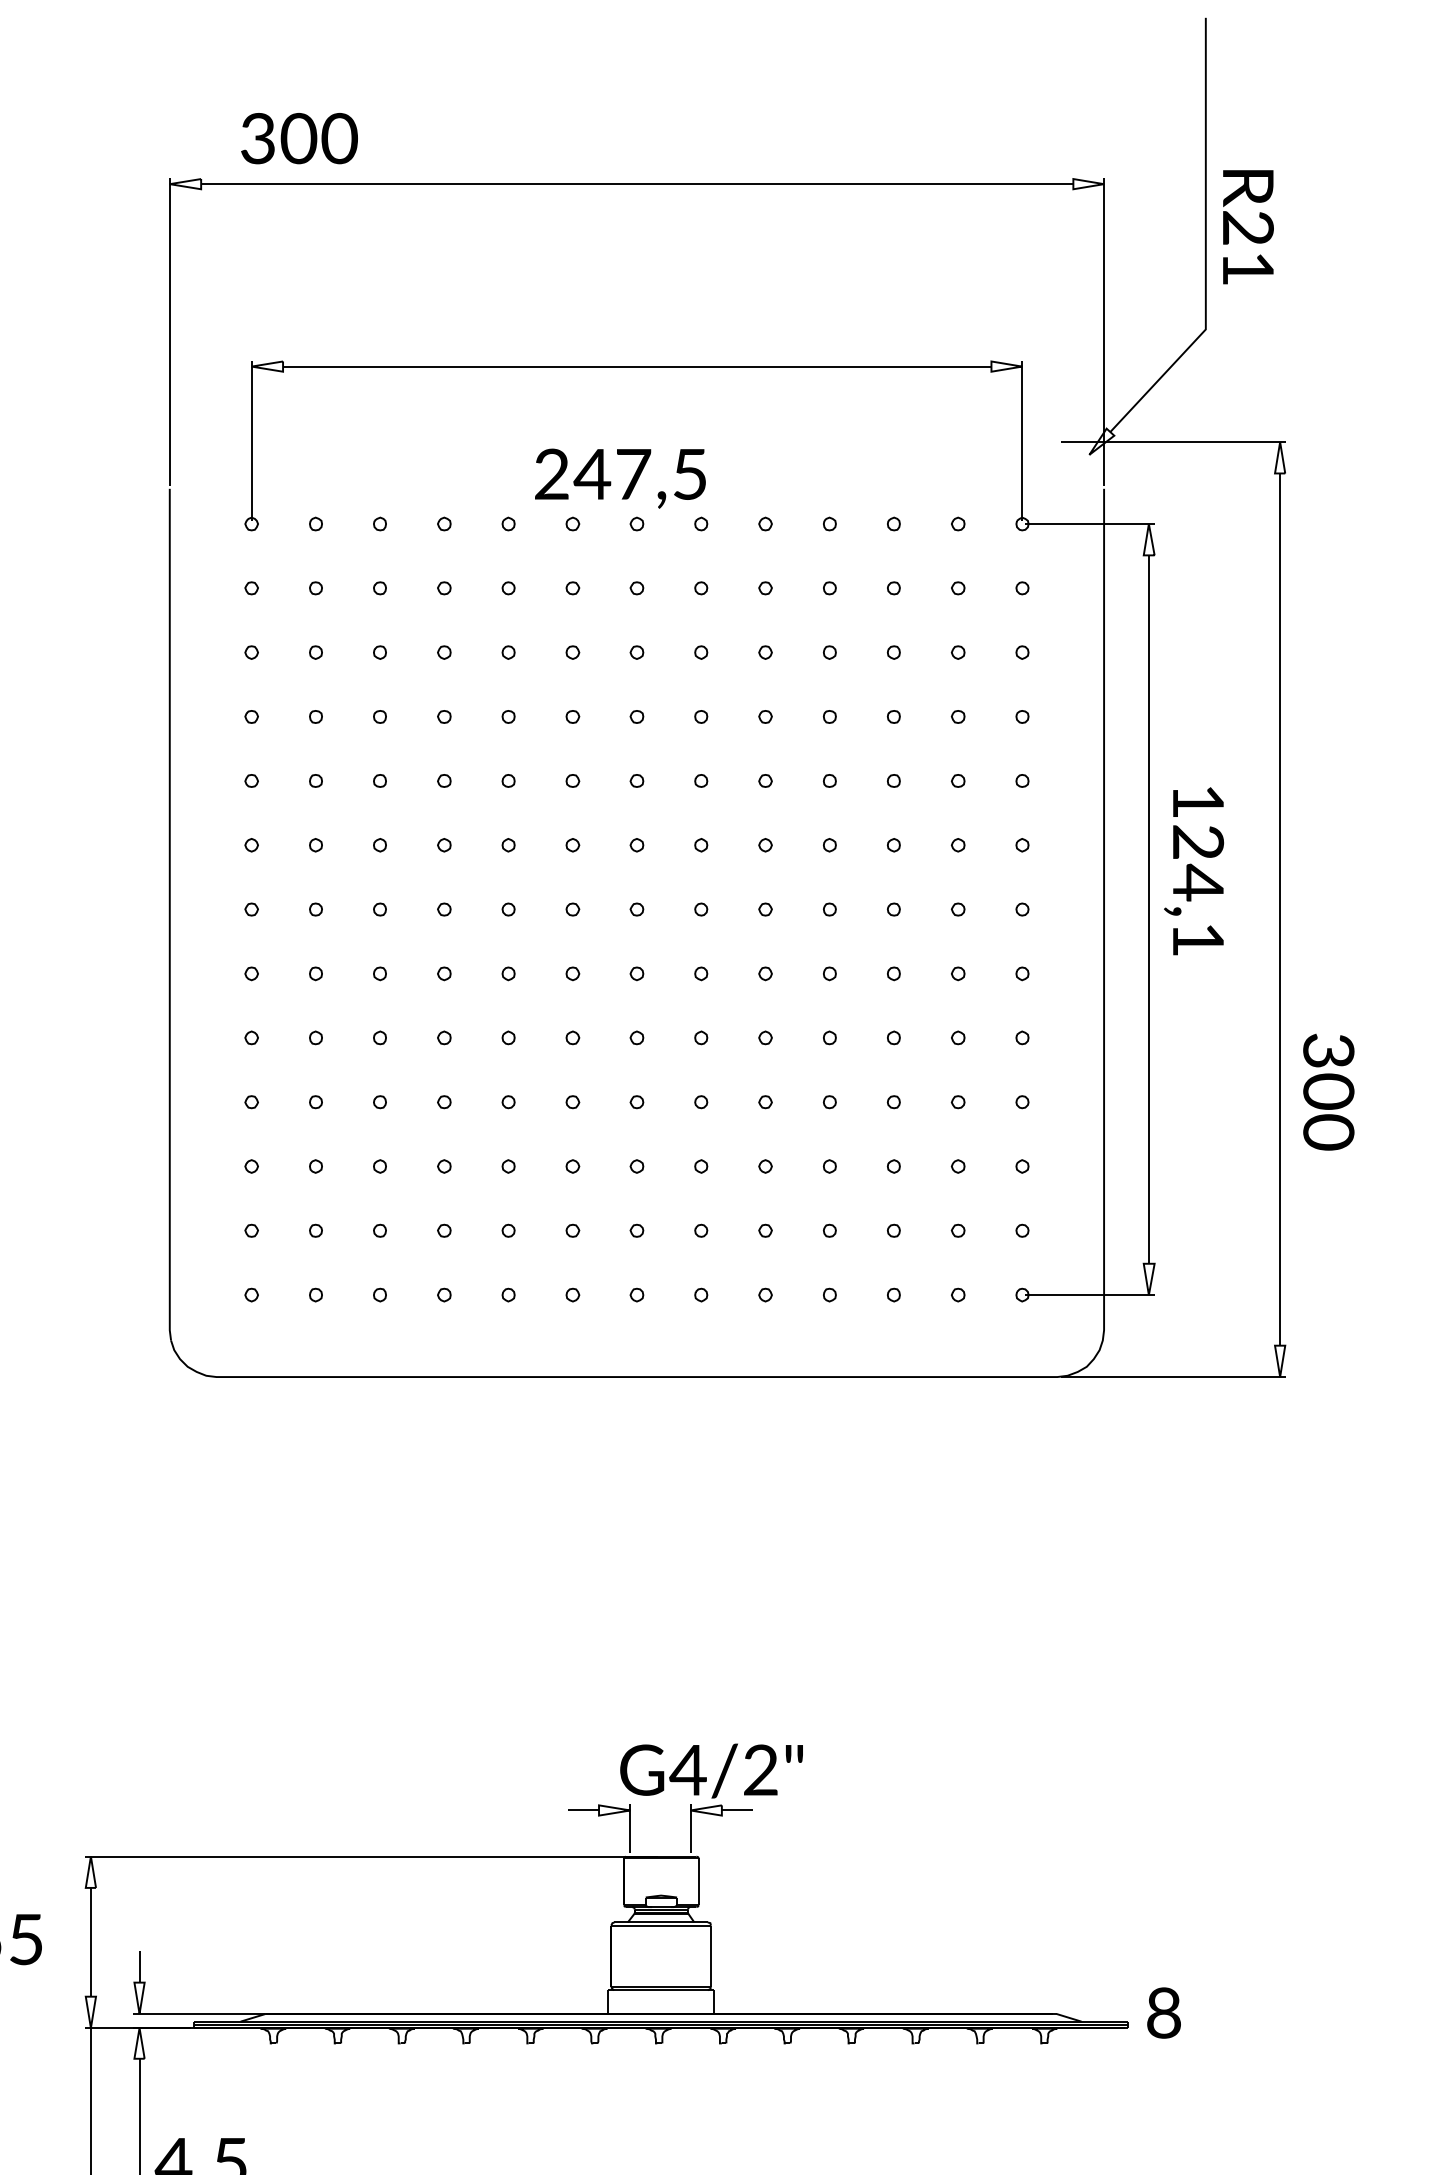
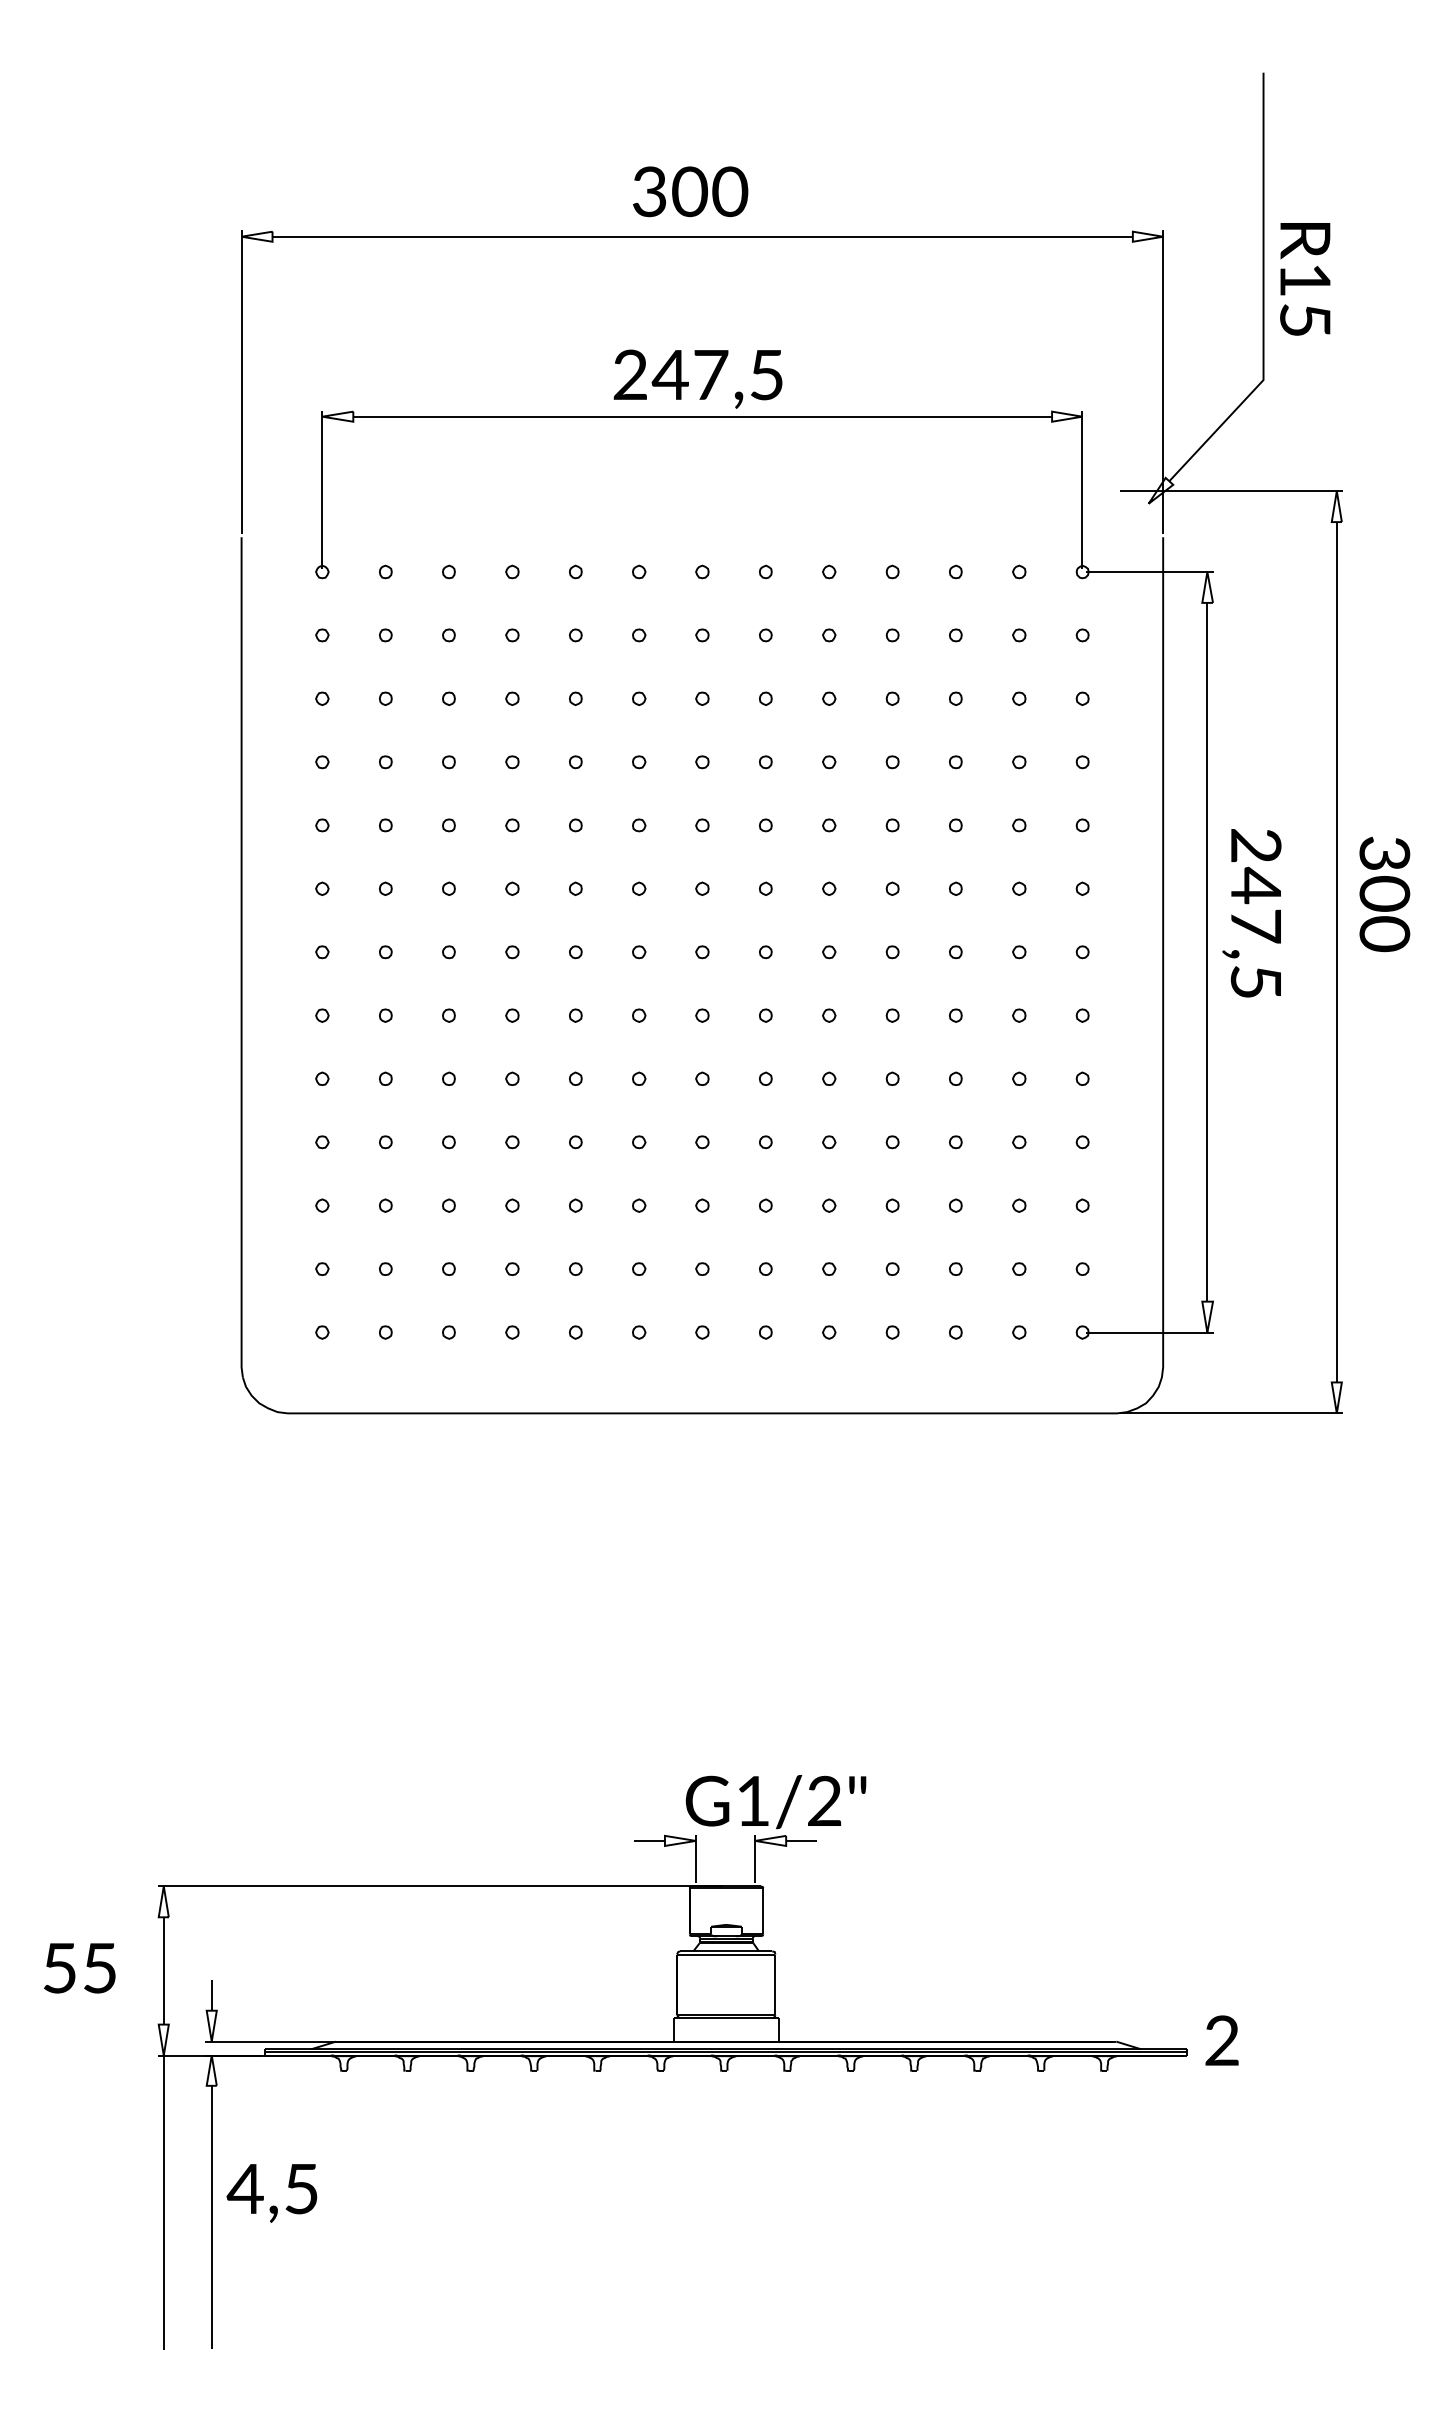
text: (299, 138) -> (690, 191), moved
text: (1248, 247) -> (1305, 299), R21 -> R15
text: (619, 477) -> (697, 378), moved
text: (1197, 870) -> (1255, 913), 124,1 -> 247,5
text: (1328, 1092) -> (1384, 894), moved
text: (687, 1769) -> (752, 1800), G4/2" -> G1/2"
text: (1163, 2013) -> (1221, 2041), 8 -> 2

